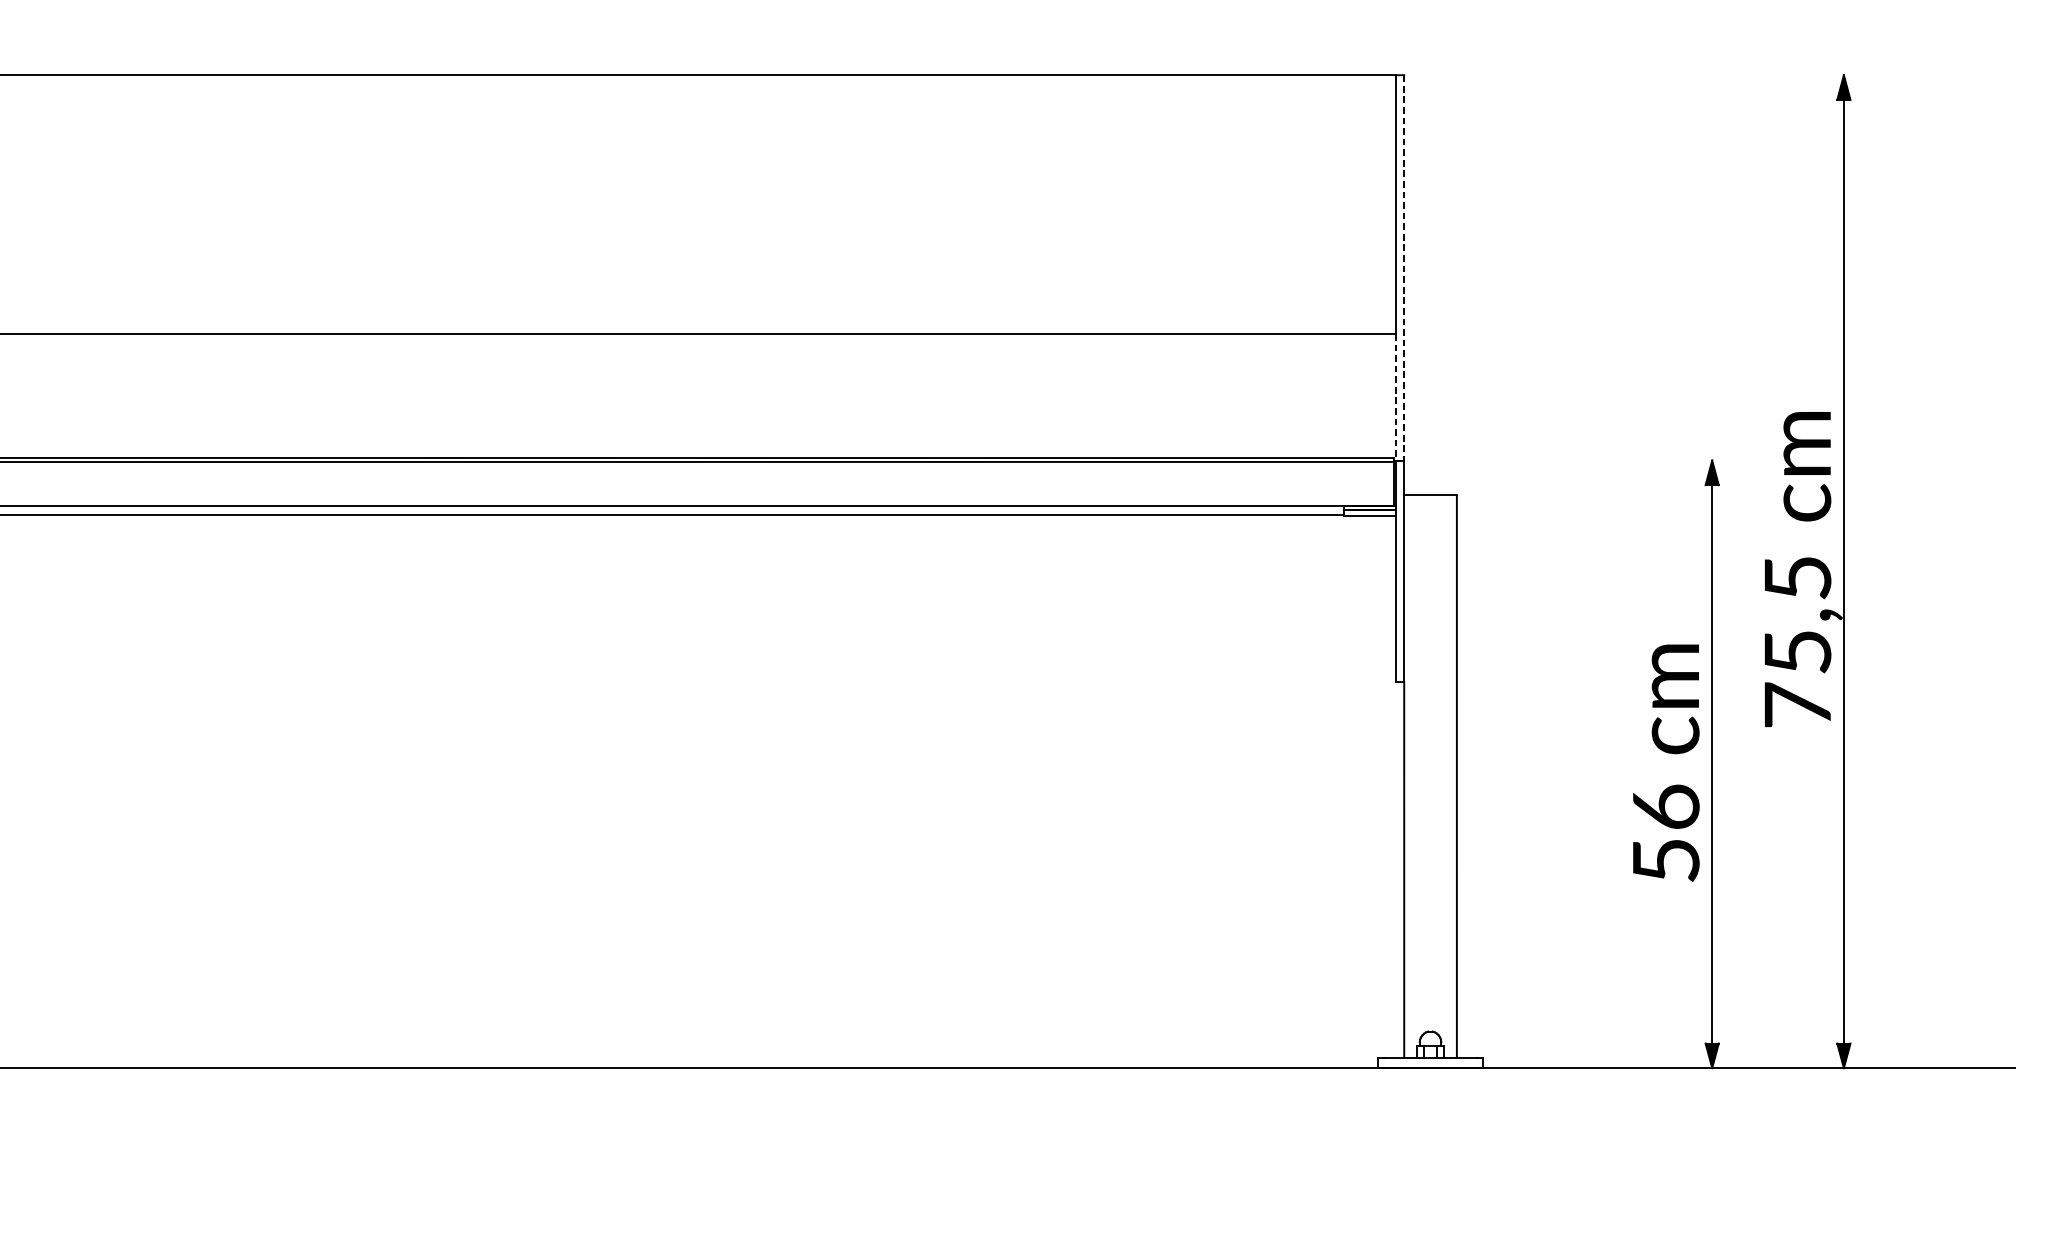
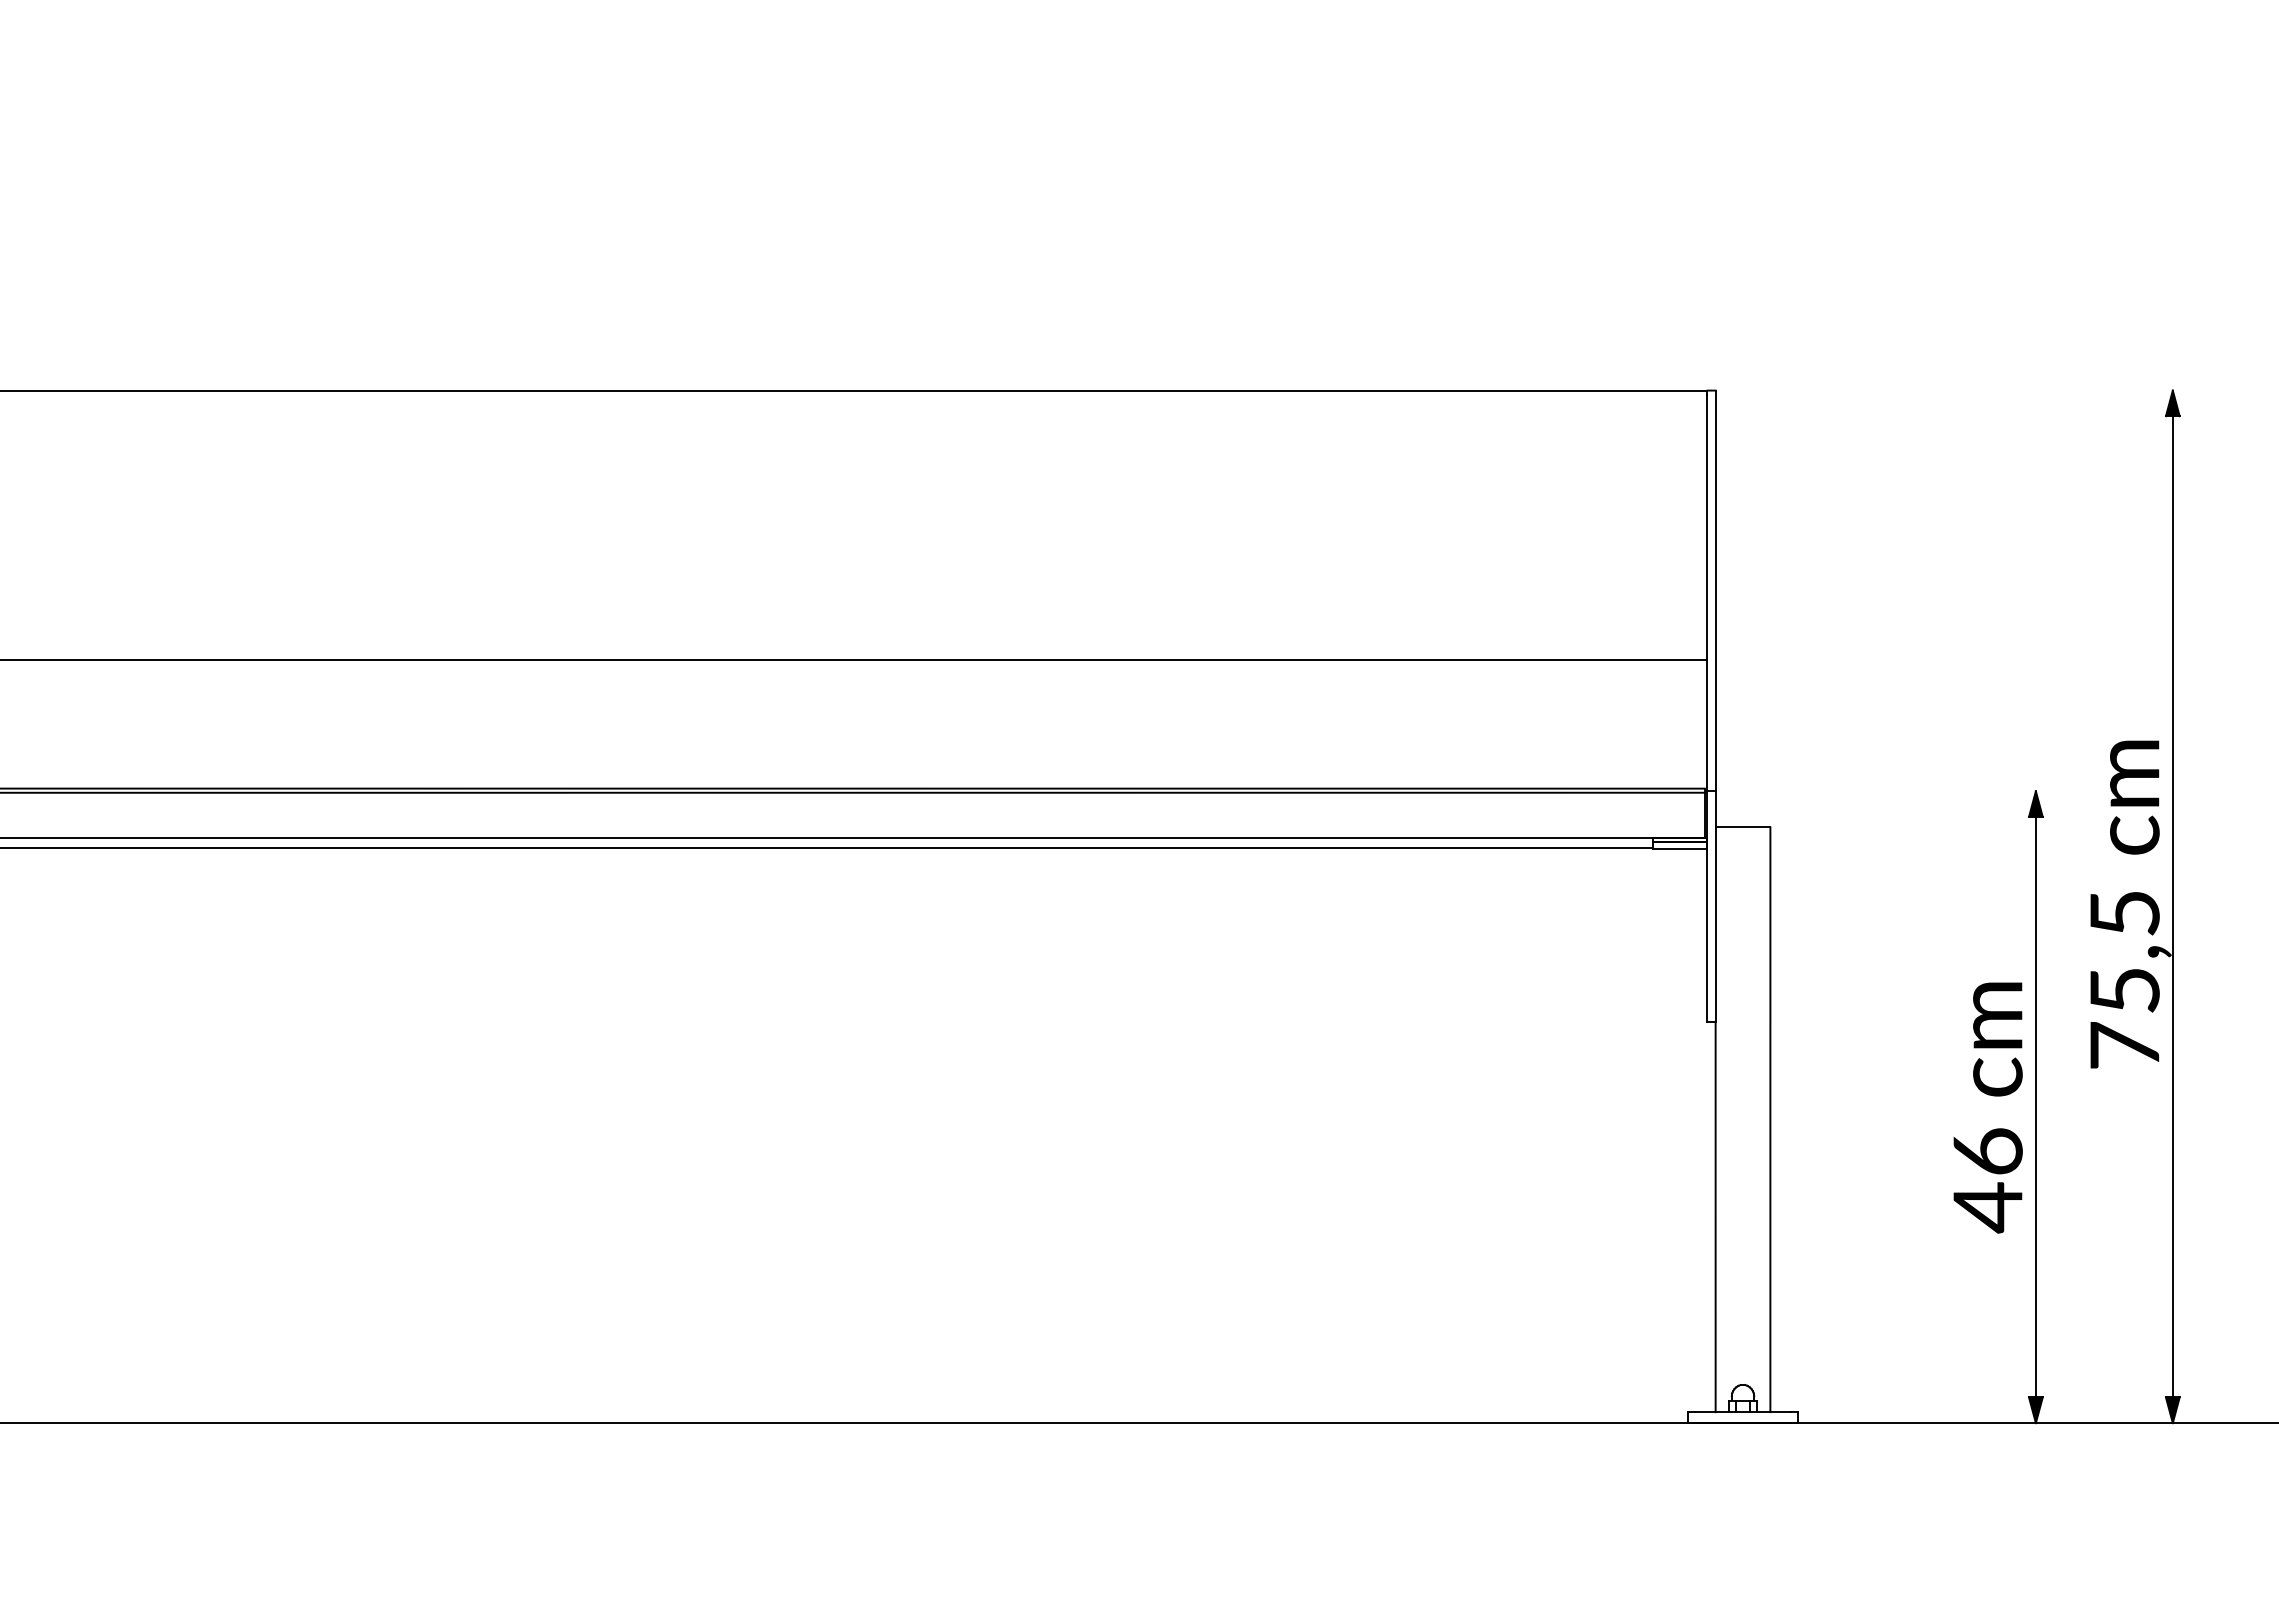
line: (1404, 268) -> (1715, 591), dashed -> solid
line: (1396, 397) -> (1707, 725), dashed -> solid
text: (1665, 860) -> (1987, 1207), 56 -> 46

